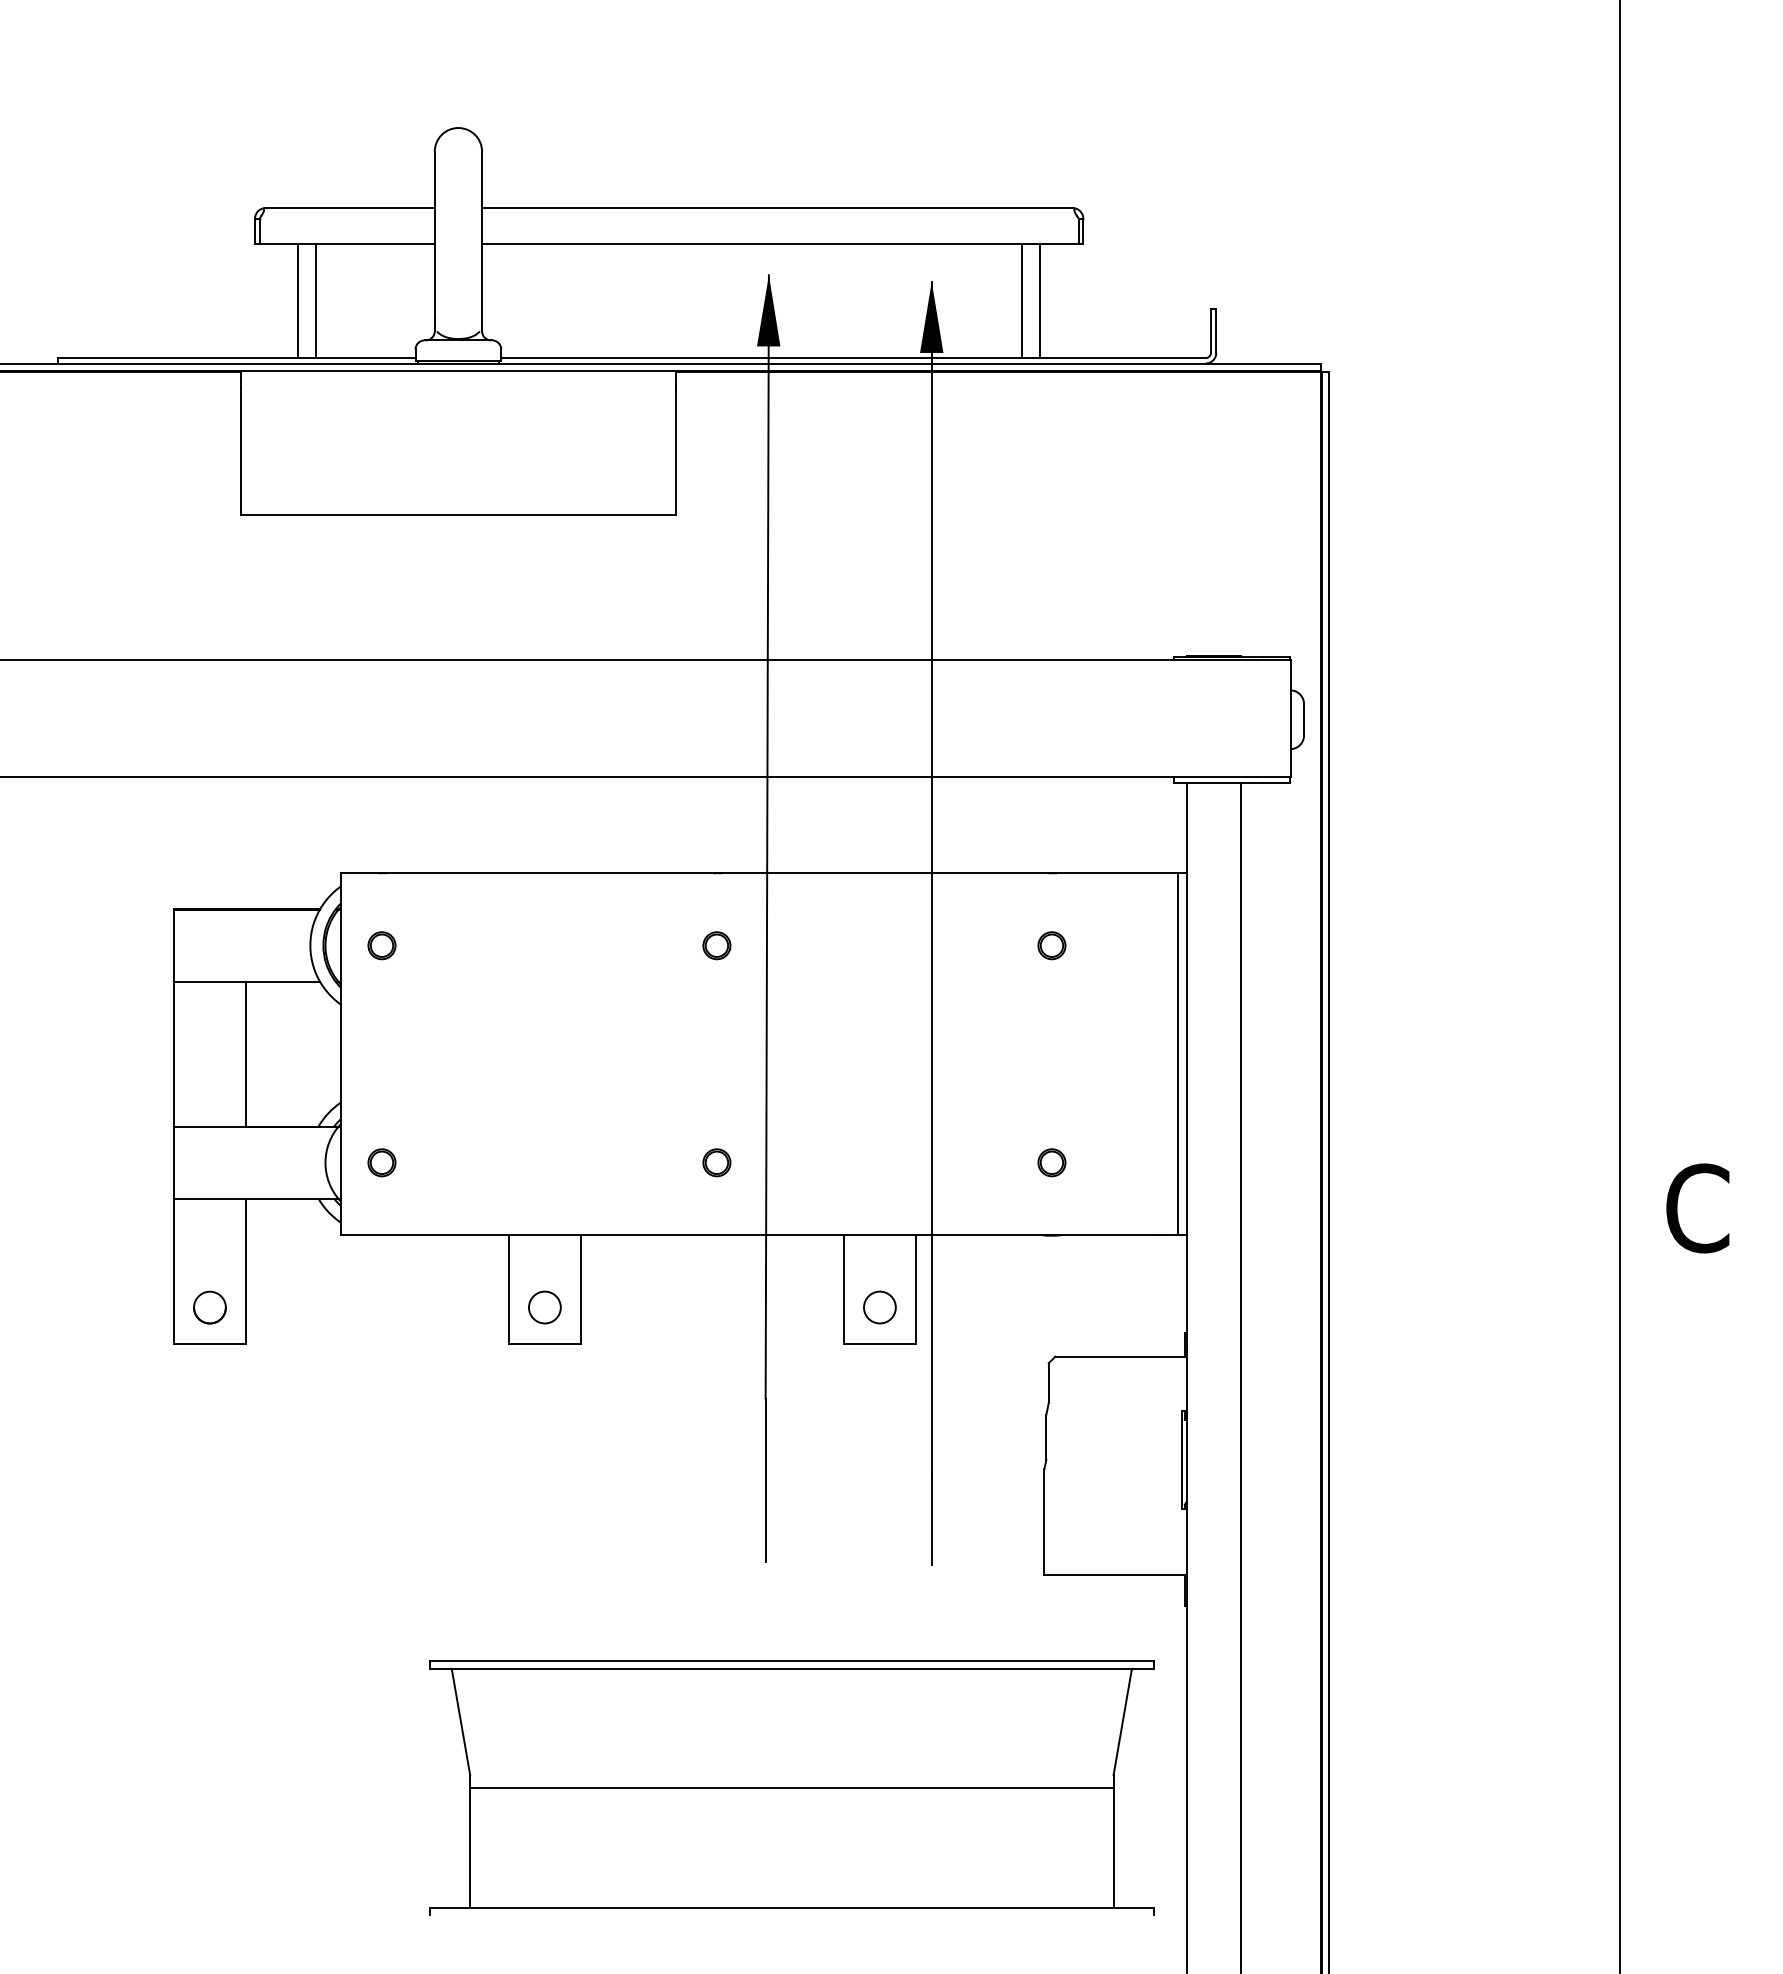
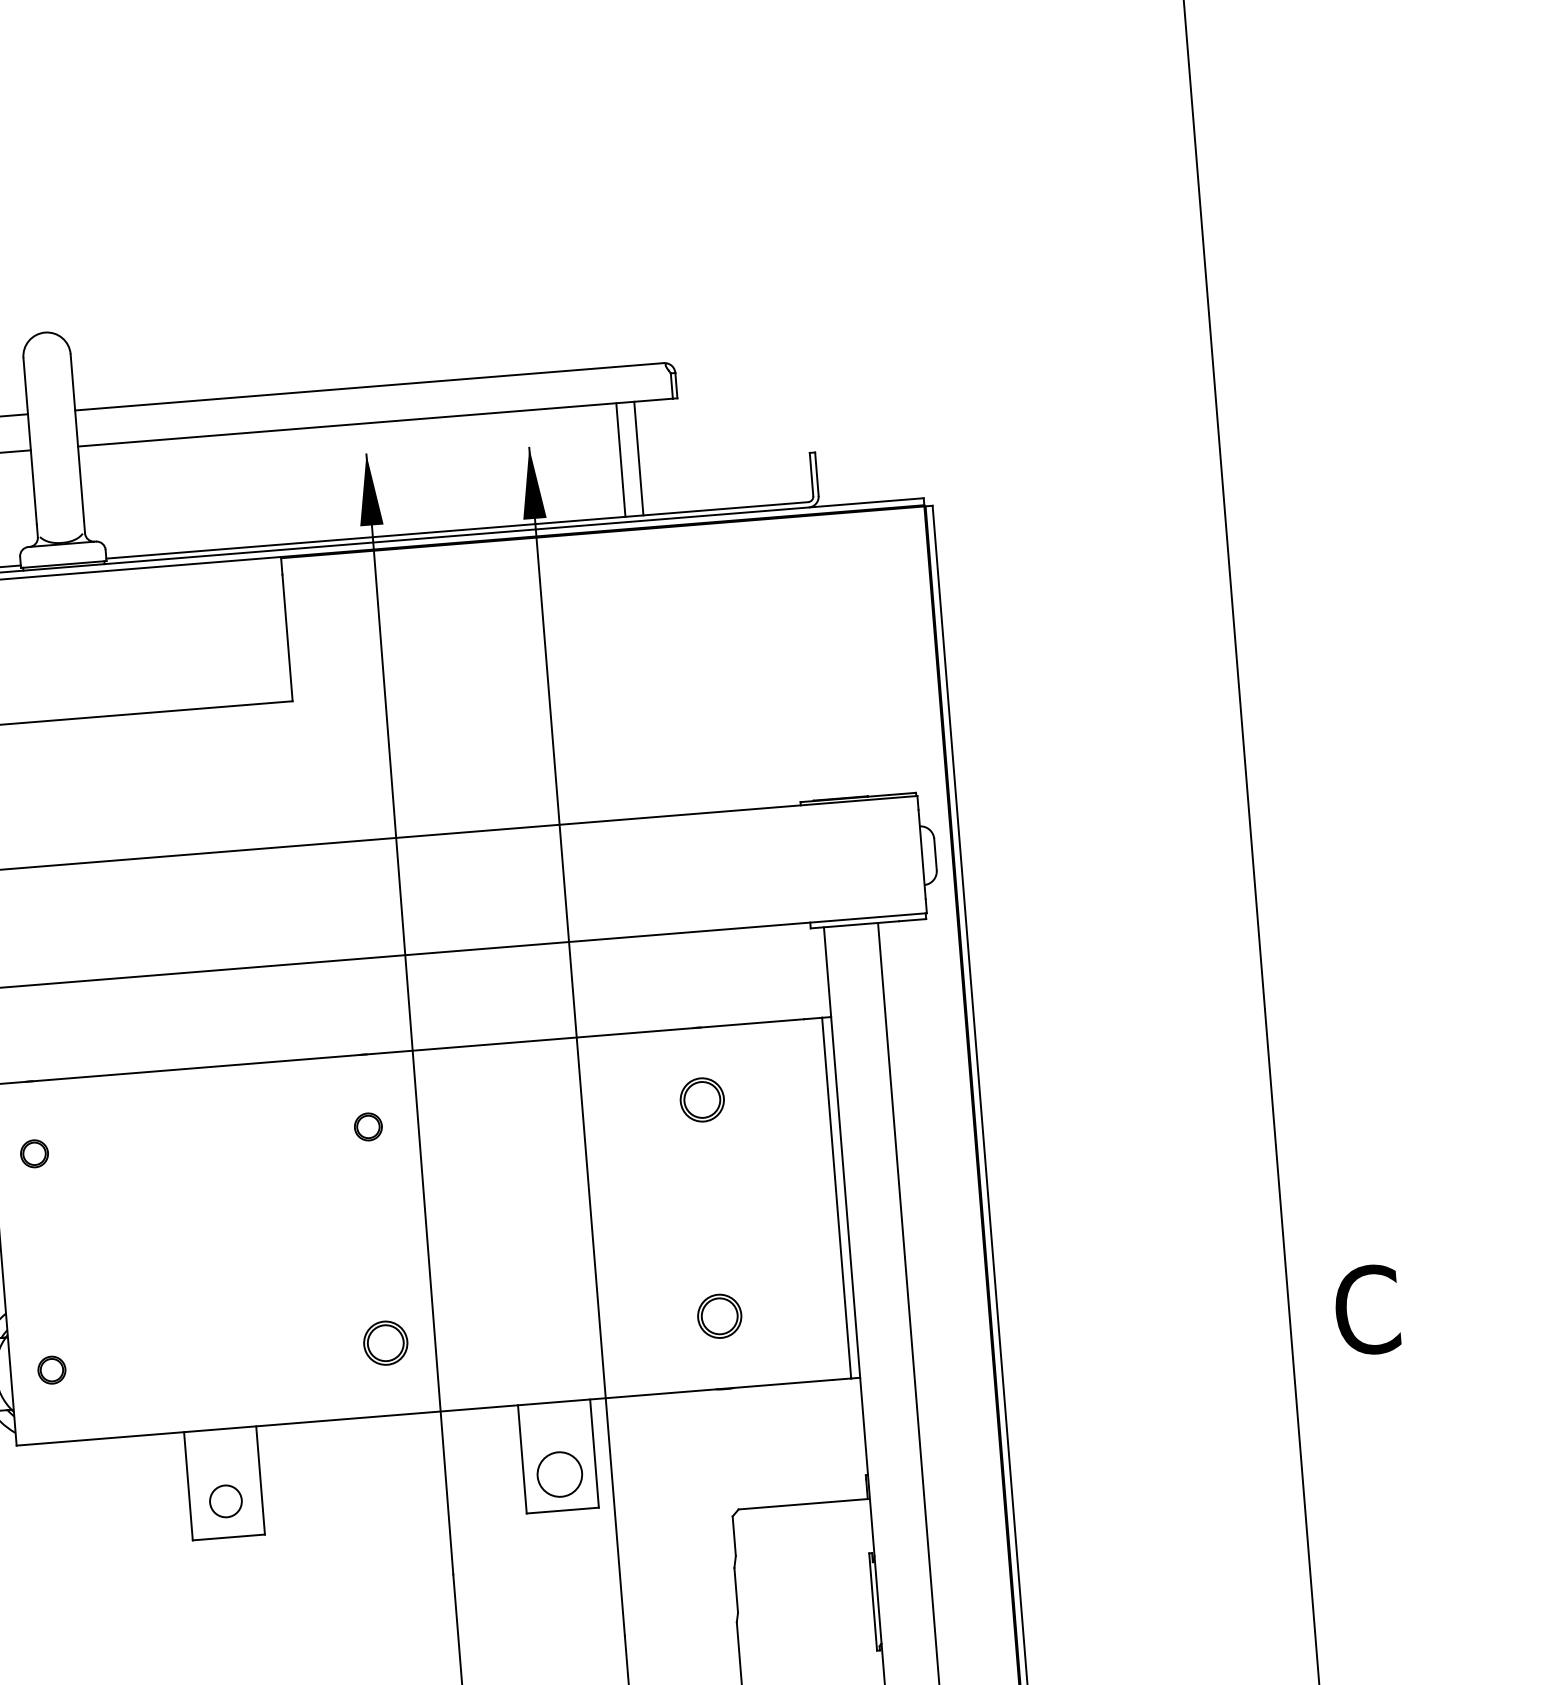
part: (1051, 945) -> (701, 1099), size x1.6
part: (716, 1162) -> (385, 1343), size x1.6
part: (1051, 1162) -> (719, 1316), size x1.6
circle: (879, 1307) -> (559, 1474), size x1.4

